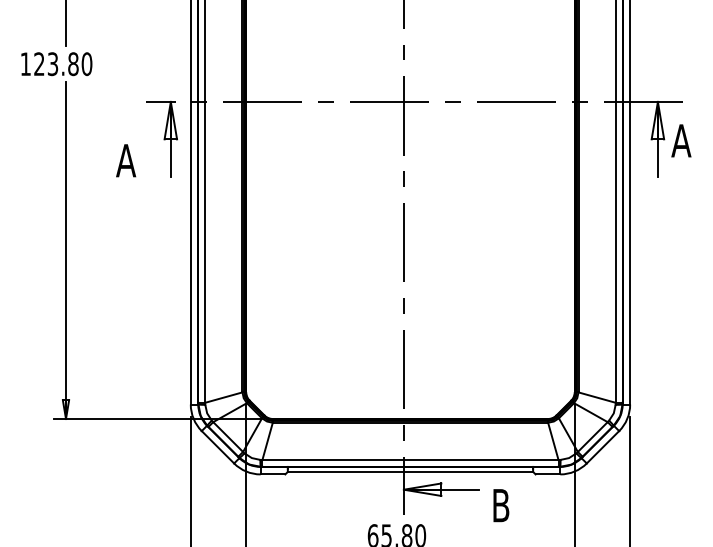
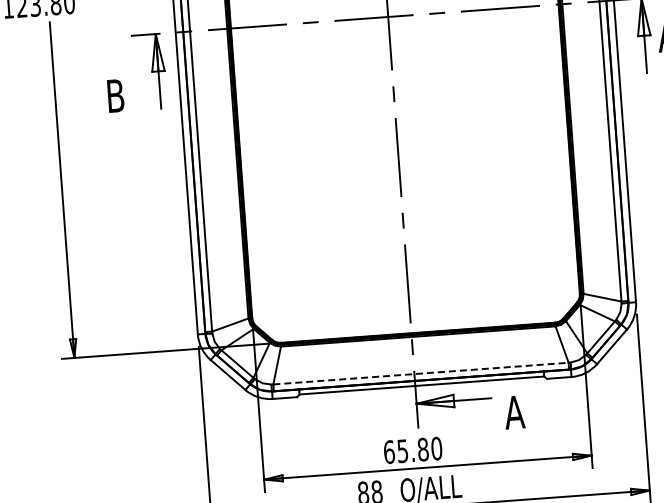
text: (126, 160) -> (115, 95), A -> B
line: (410, 459) -> (420, 373), solid -> dashed
text: (500, 505) -> (514, 412), B -> A

